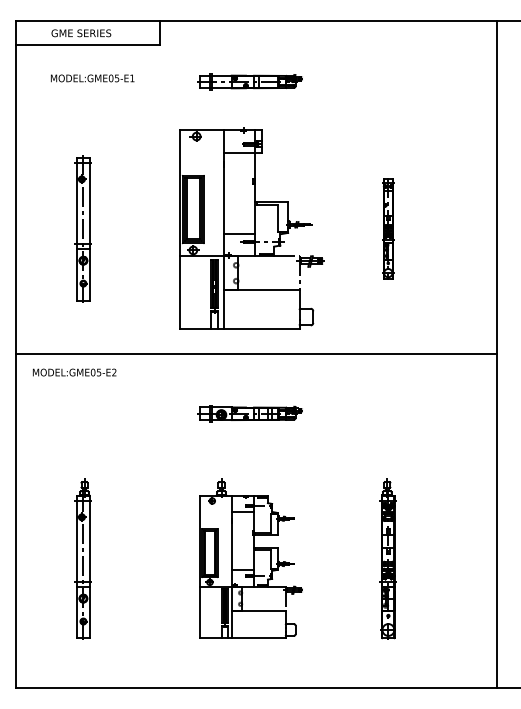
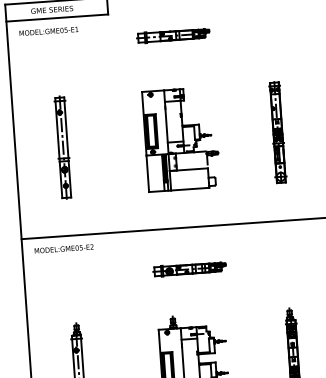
text: (92, 78) -> (48, 31), moved
part: (387, 228) -> (277, 132), size x1.43
part: (251, 229) -> (181, 139), size x0.71

